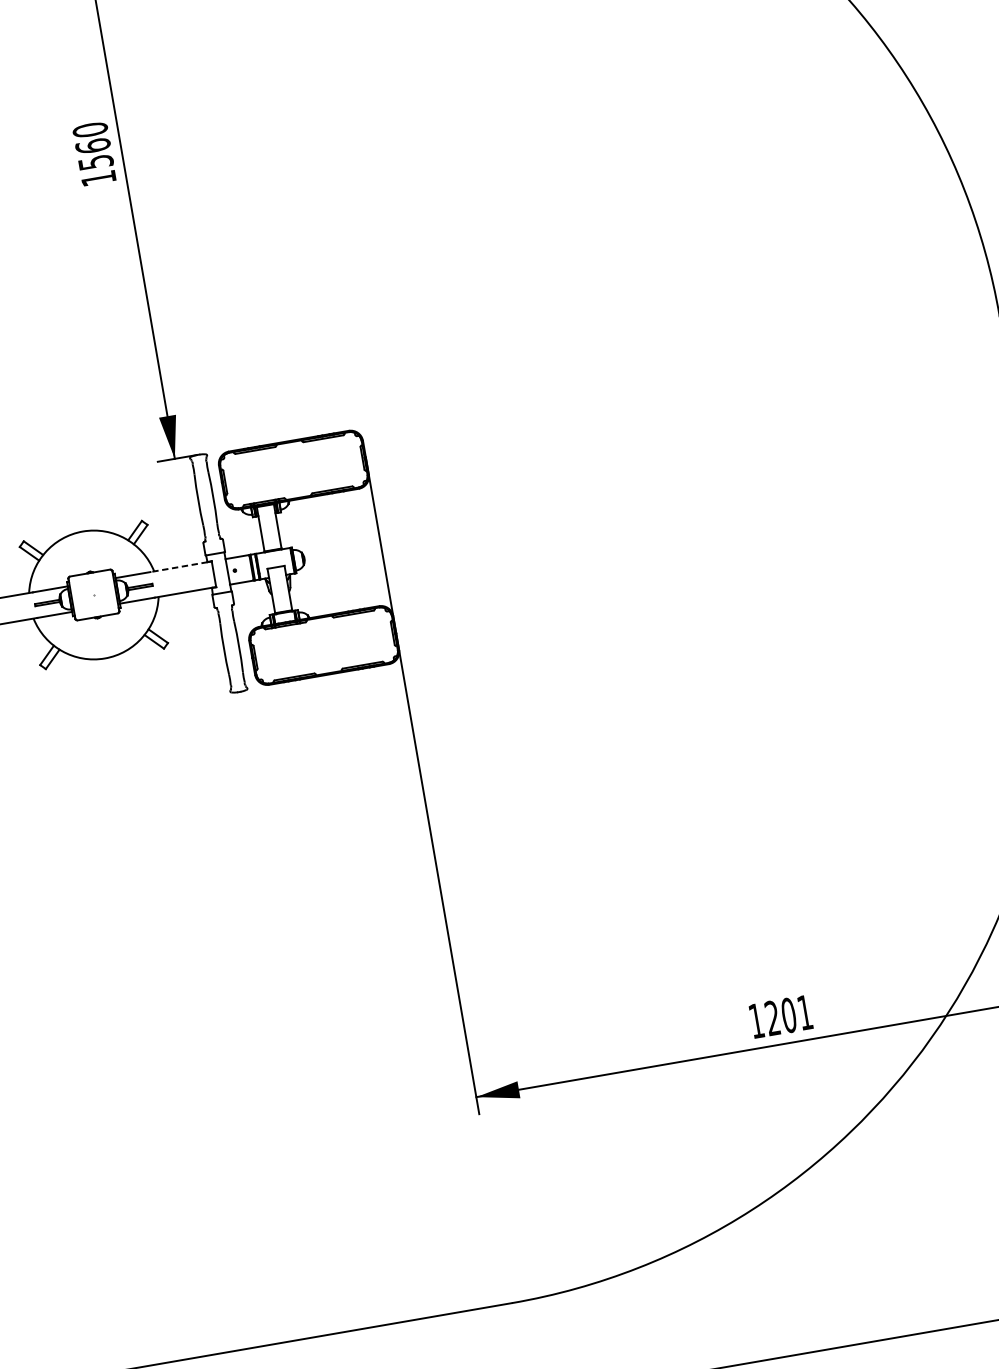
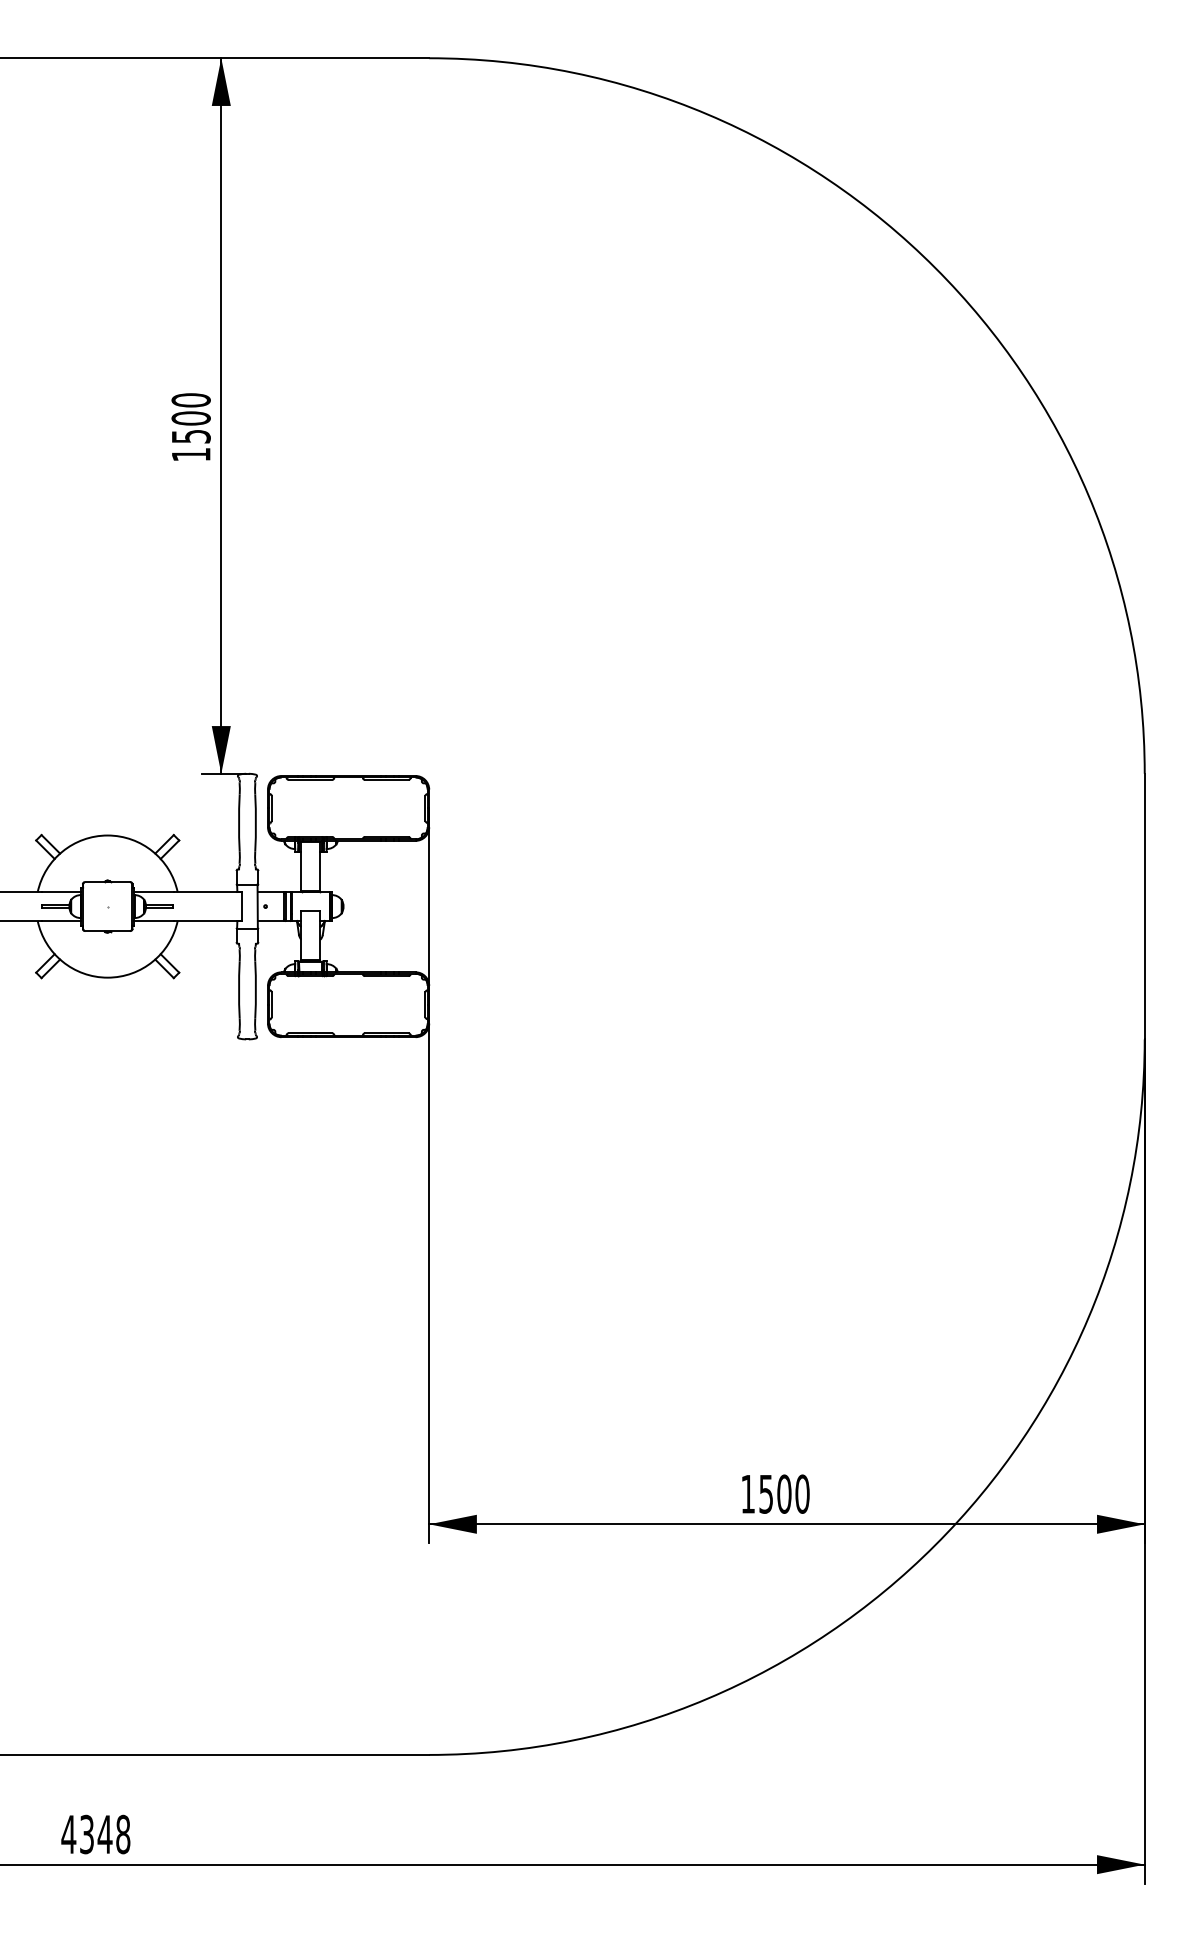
text: (92, 146) -> (190, 418), 1560 -> 1500
line: (179, 567) -> (205, 892), dashed -> solid
text: (788, 1014) -> (784, 1493), 1201 -> 1500

